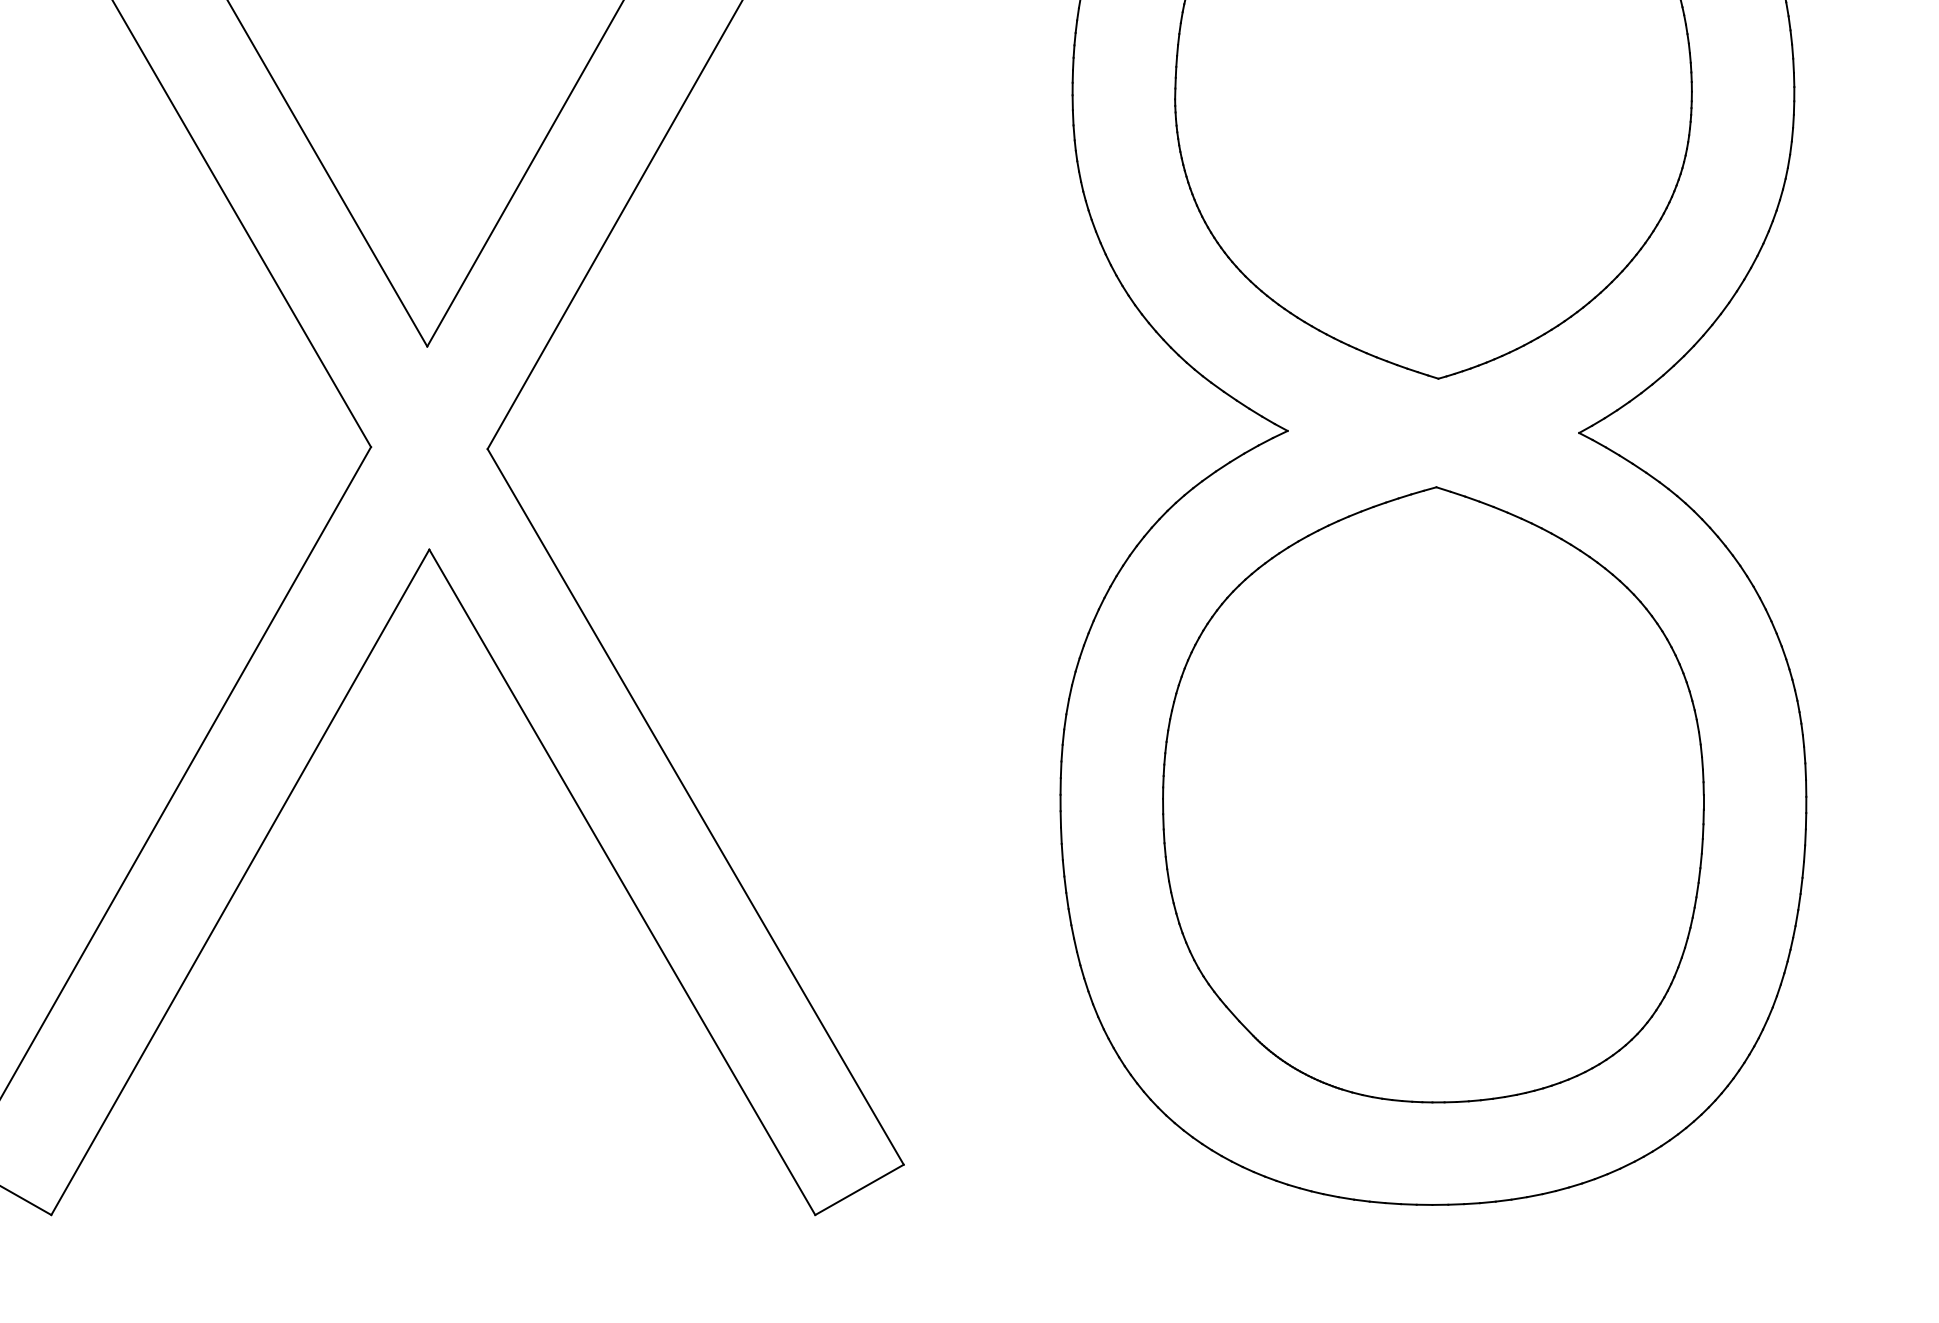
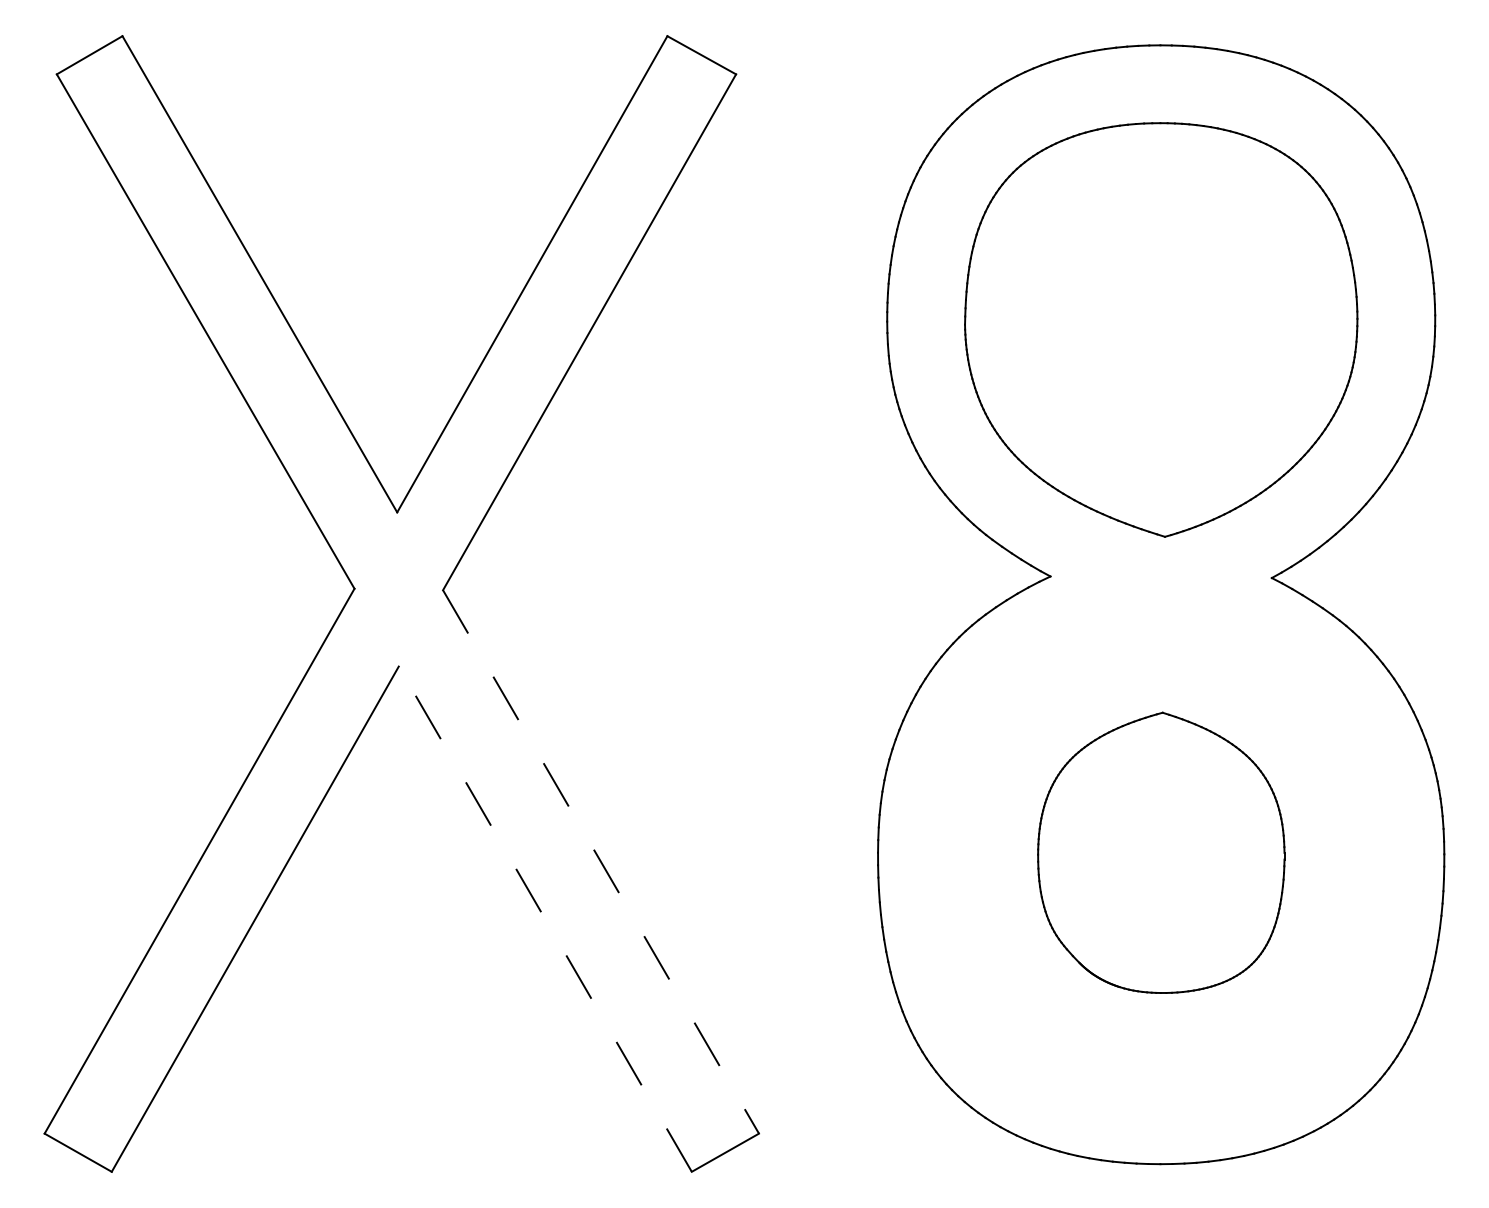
part: (1433, 794) -> (1161, 852), size x0.6
line: (696, 807) -> (601, 862), solid -> dashed
line: (622, 881) -> (545, 918), solid -> dashed

